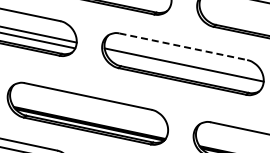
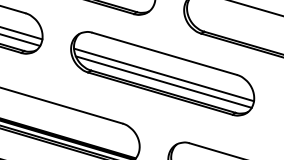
line: (183, 46) -> (164, 53), dashed -> solid
line: (184, 71) -> (163, 82), added

